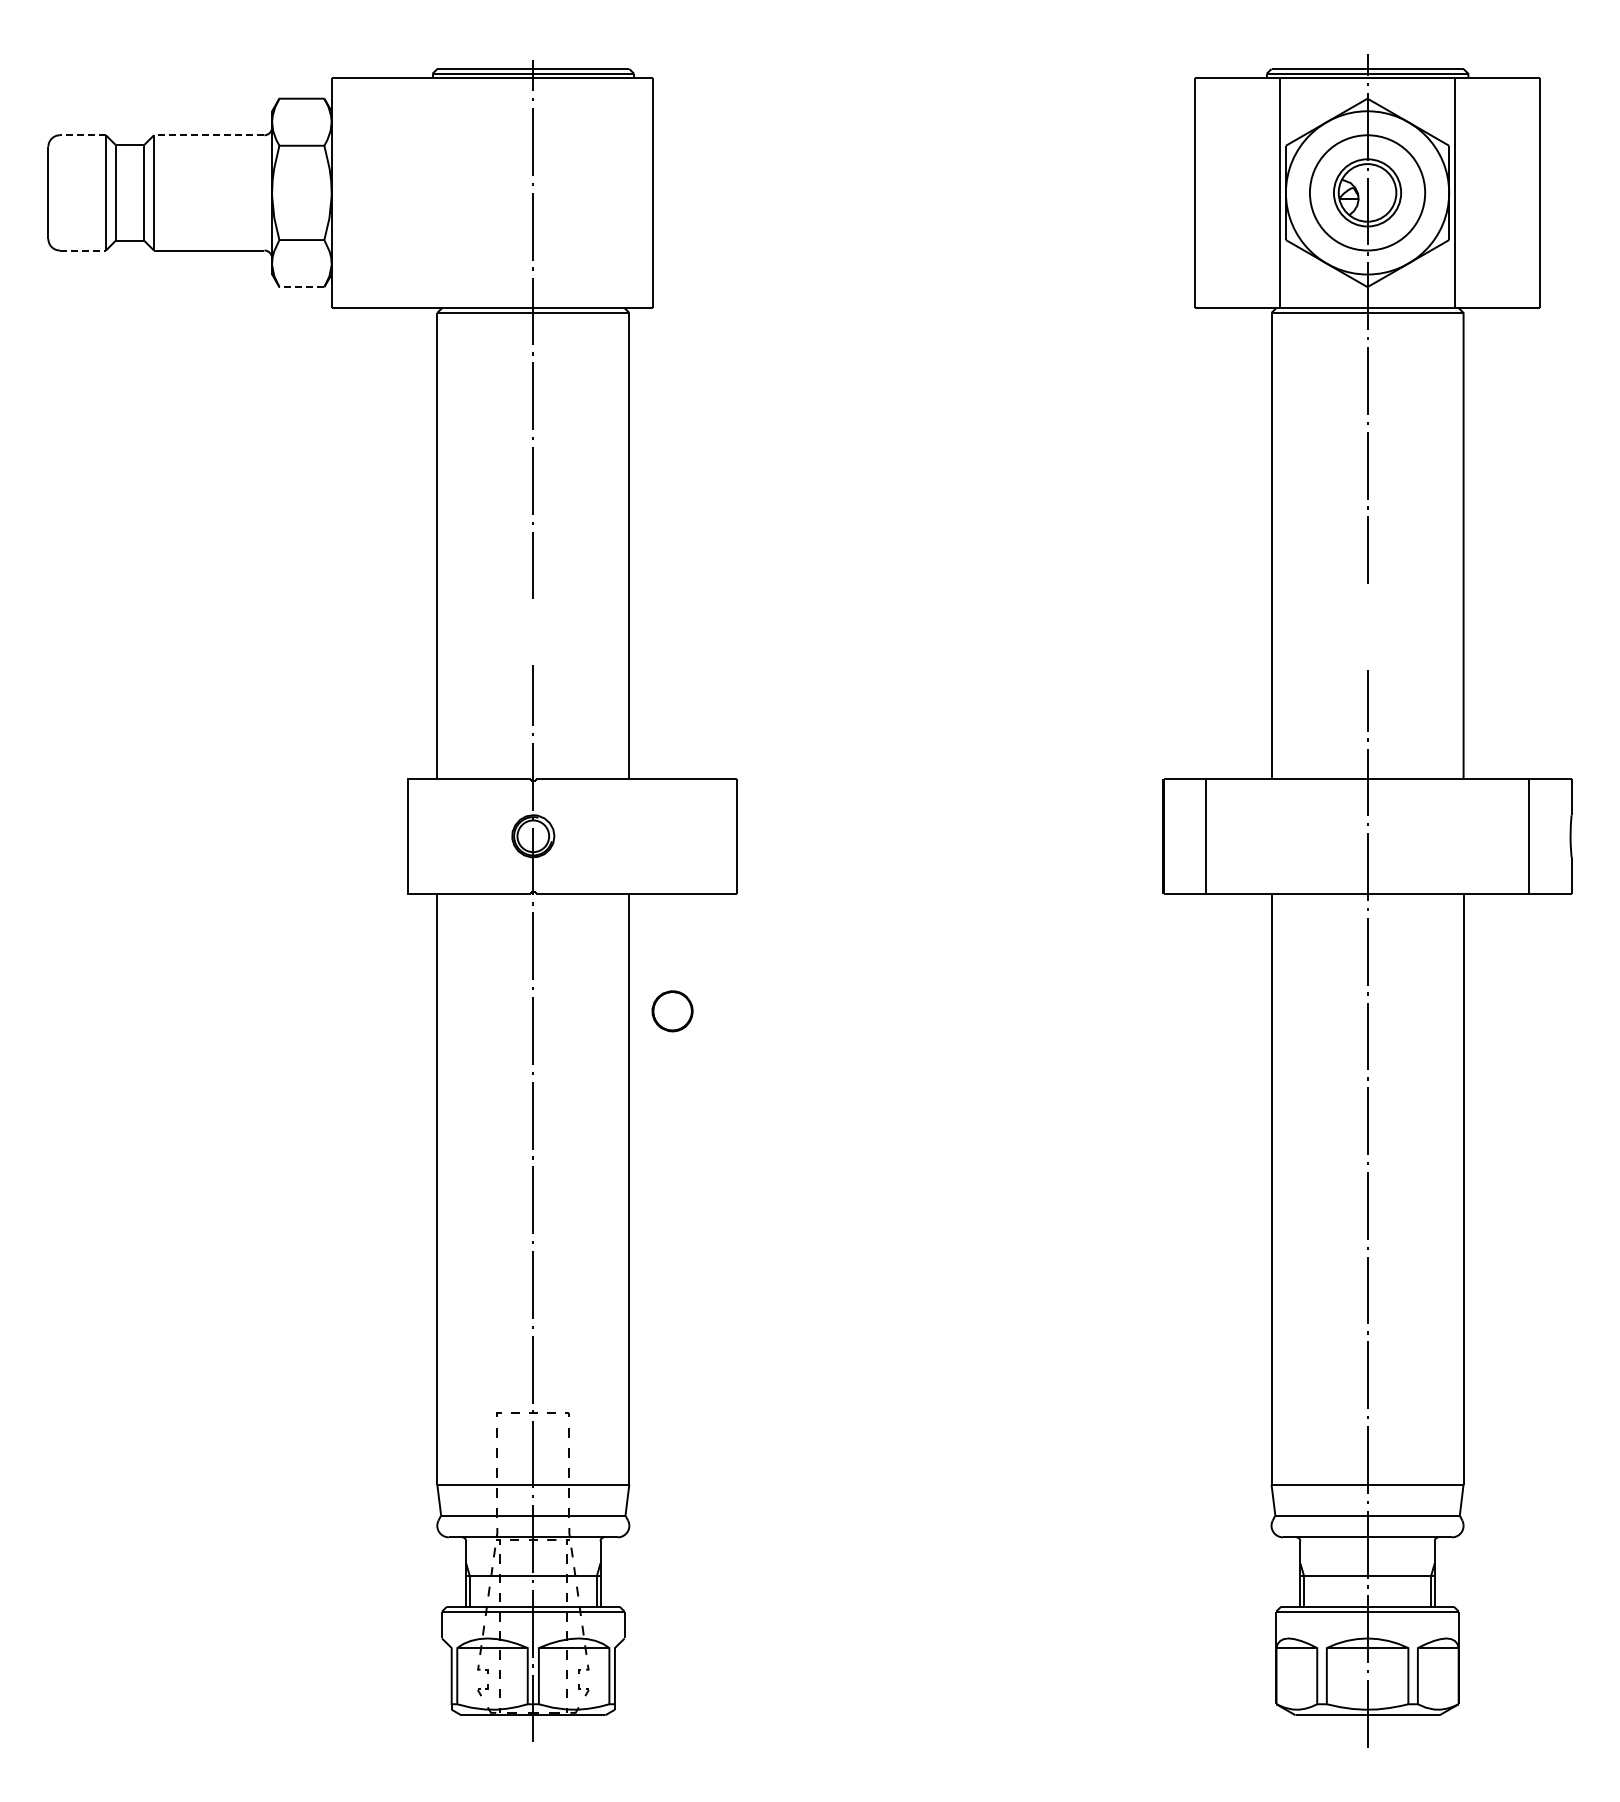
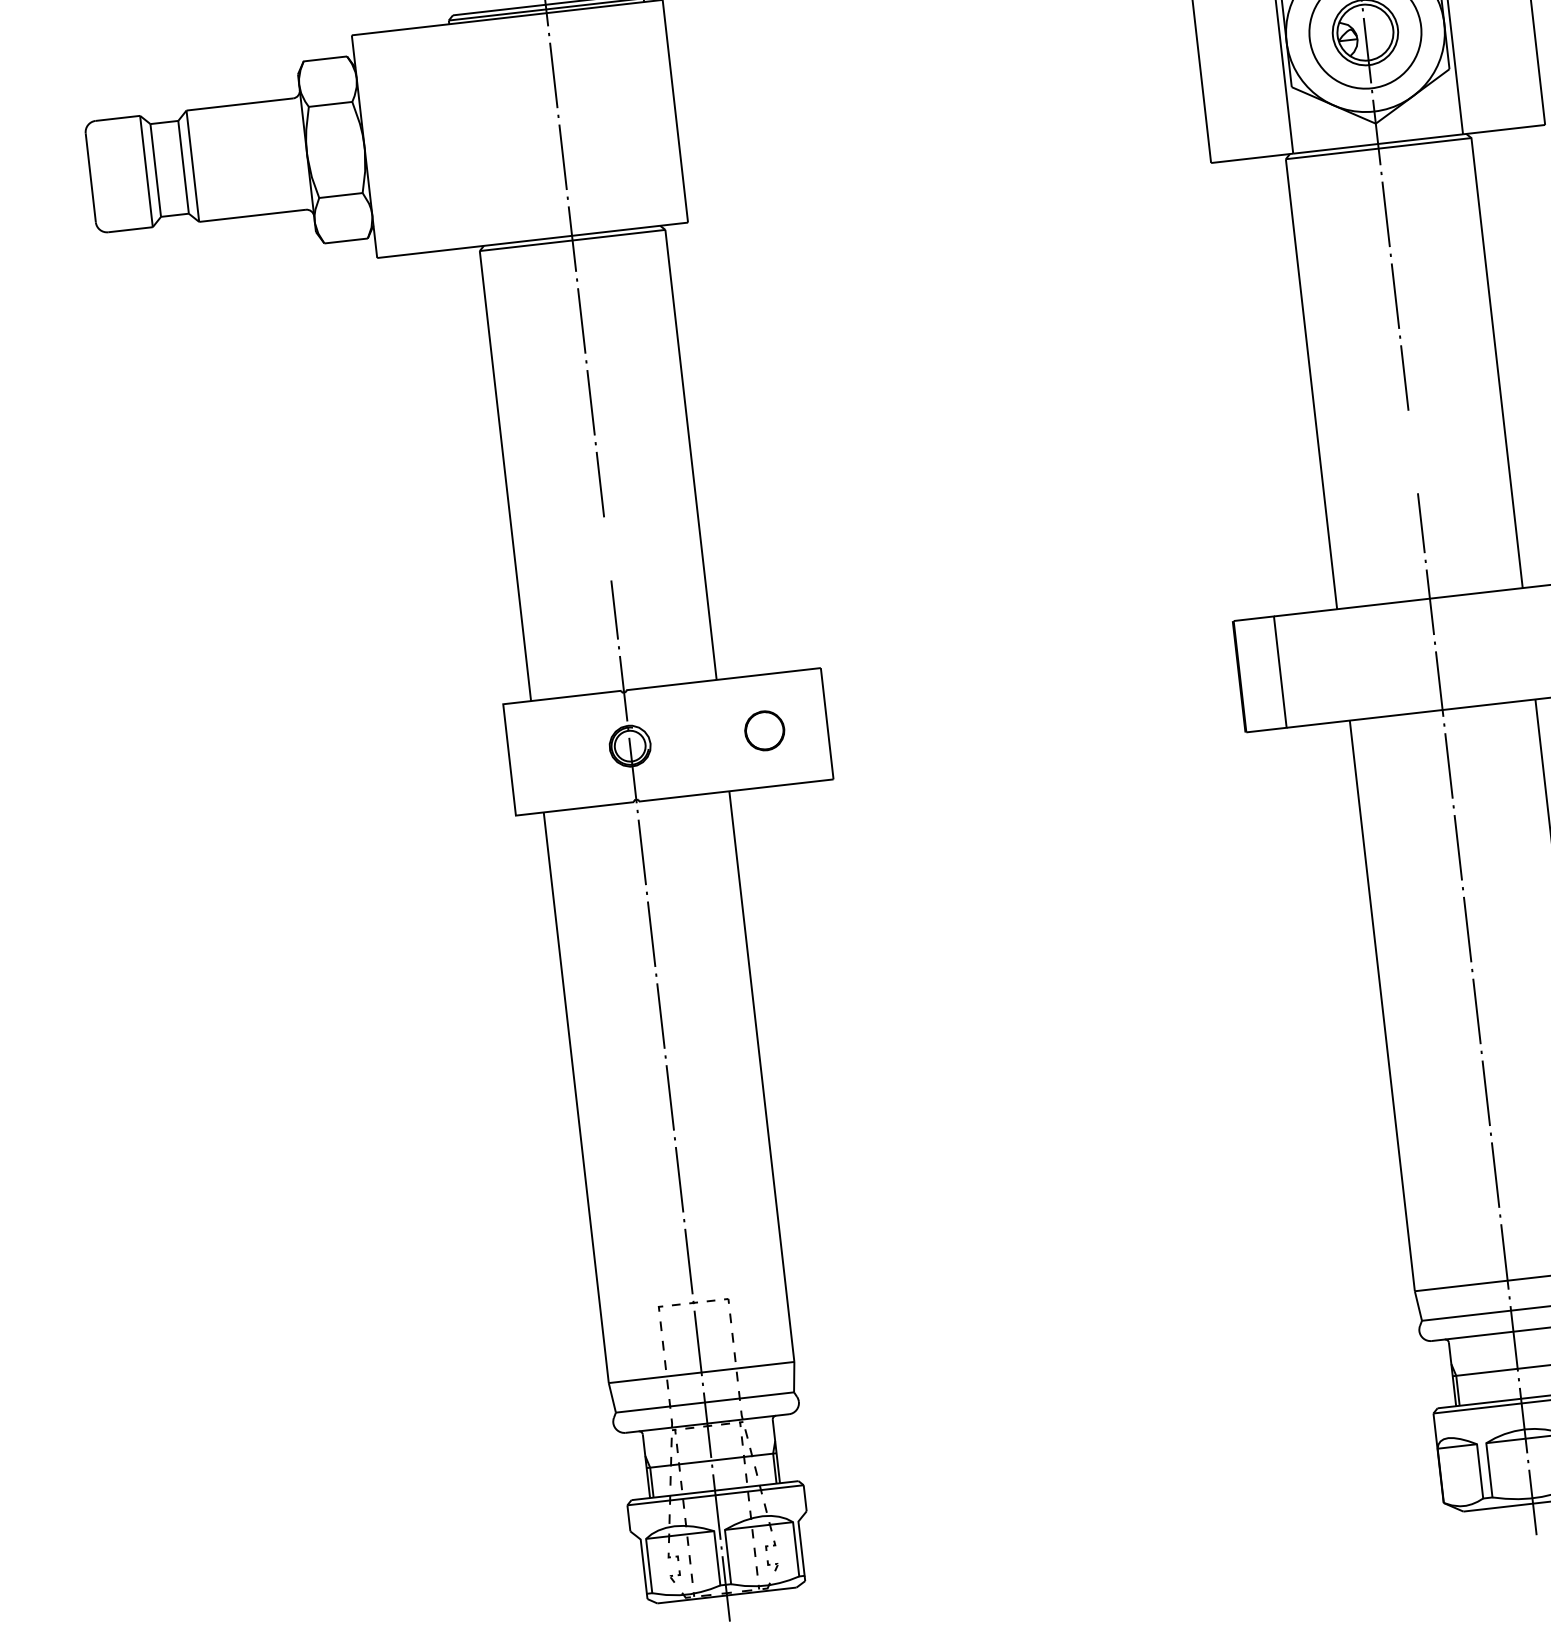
line: (82, 135) -> (117, 118), dashed -> solid
line: (208, 135) -> (239, 104), dashed -> solid
line: (83, 250) -> (131, 229), dashed -> solid
line: (301, 287) -> (345, 241), dashed -> solid
part: (672, 1011) -> (764, 731), moved

